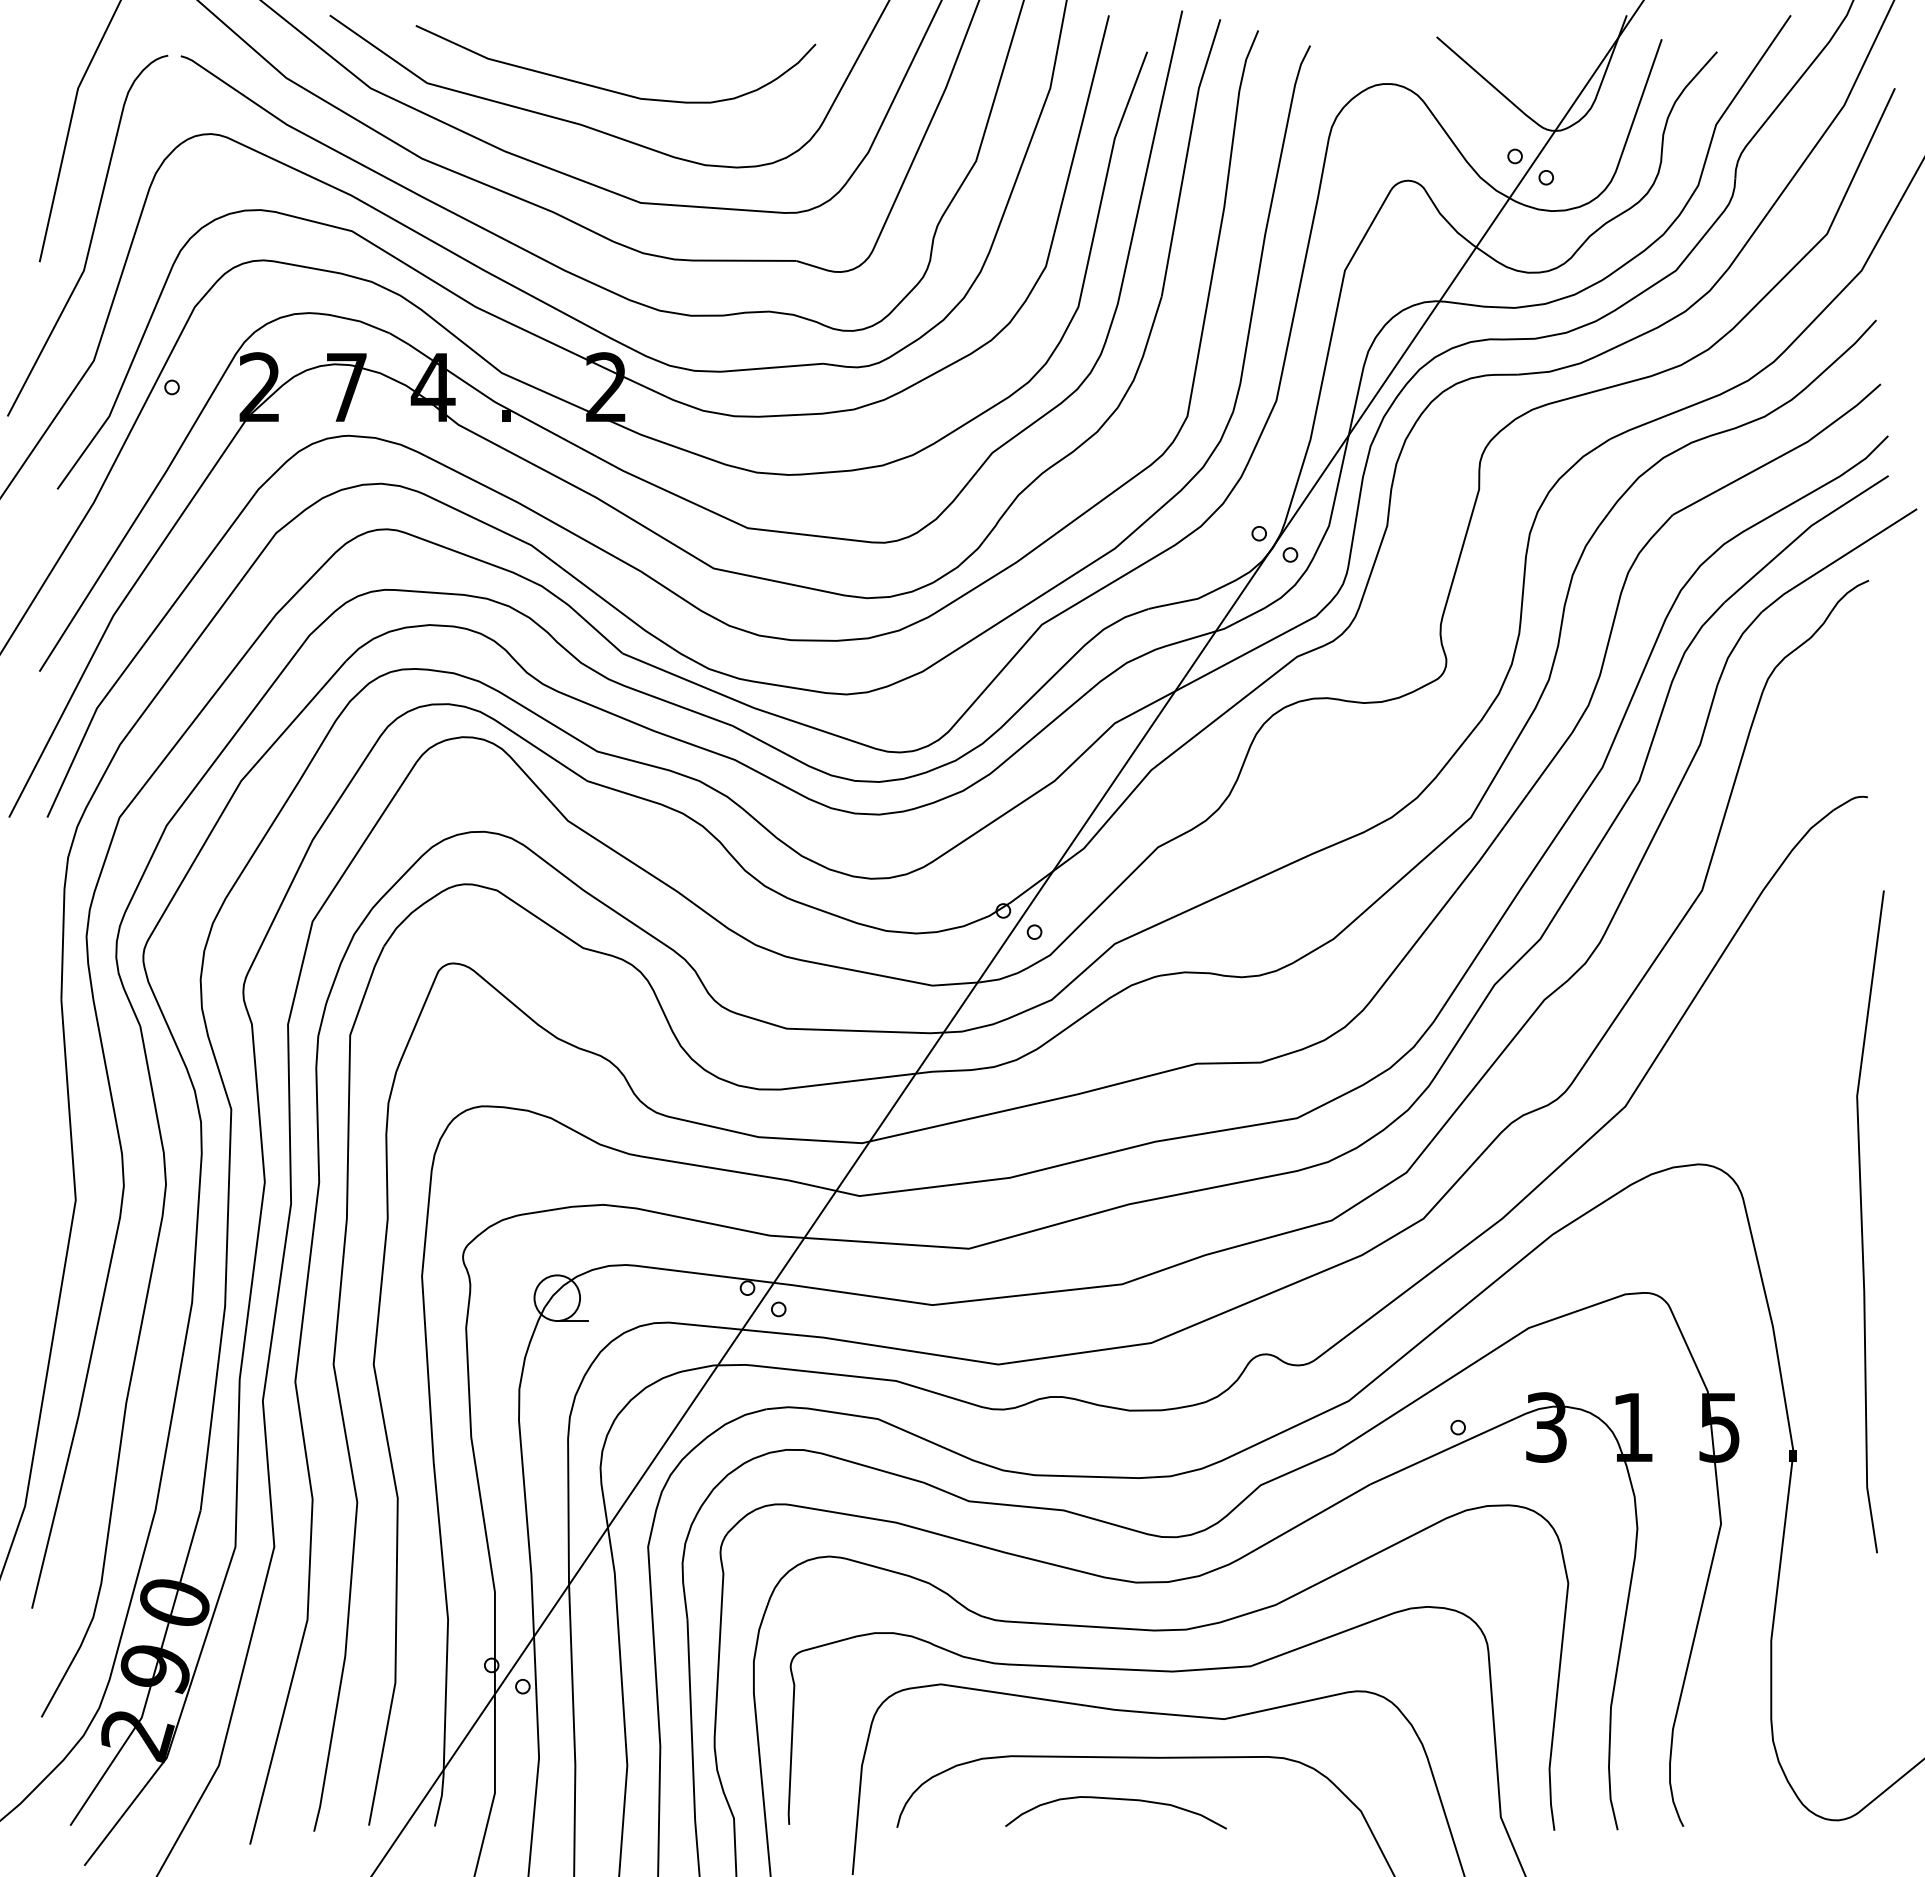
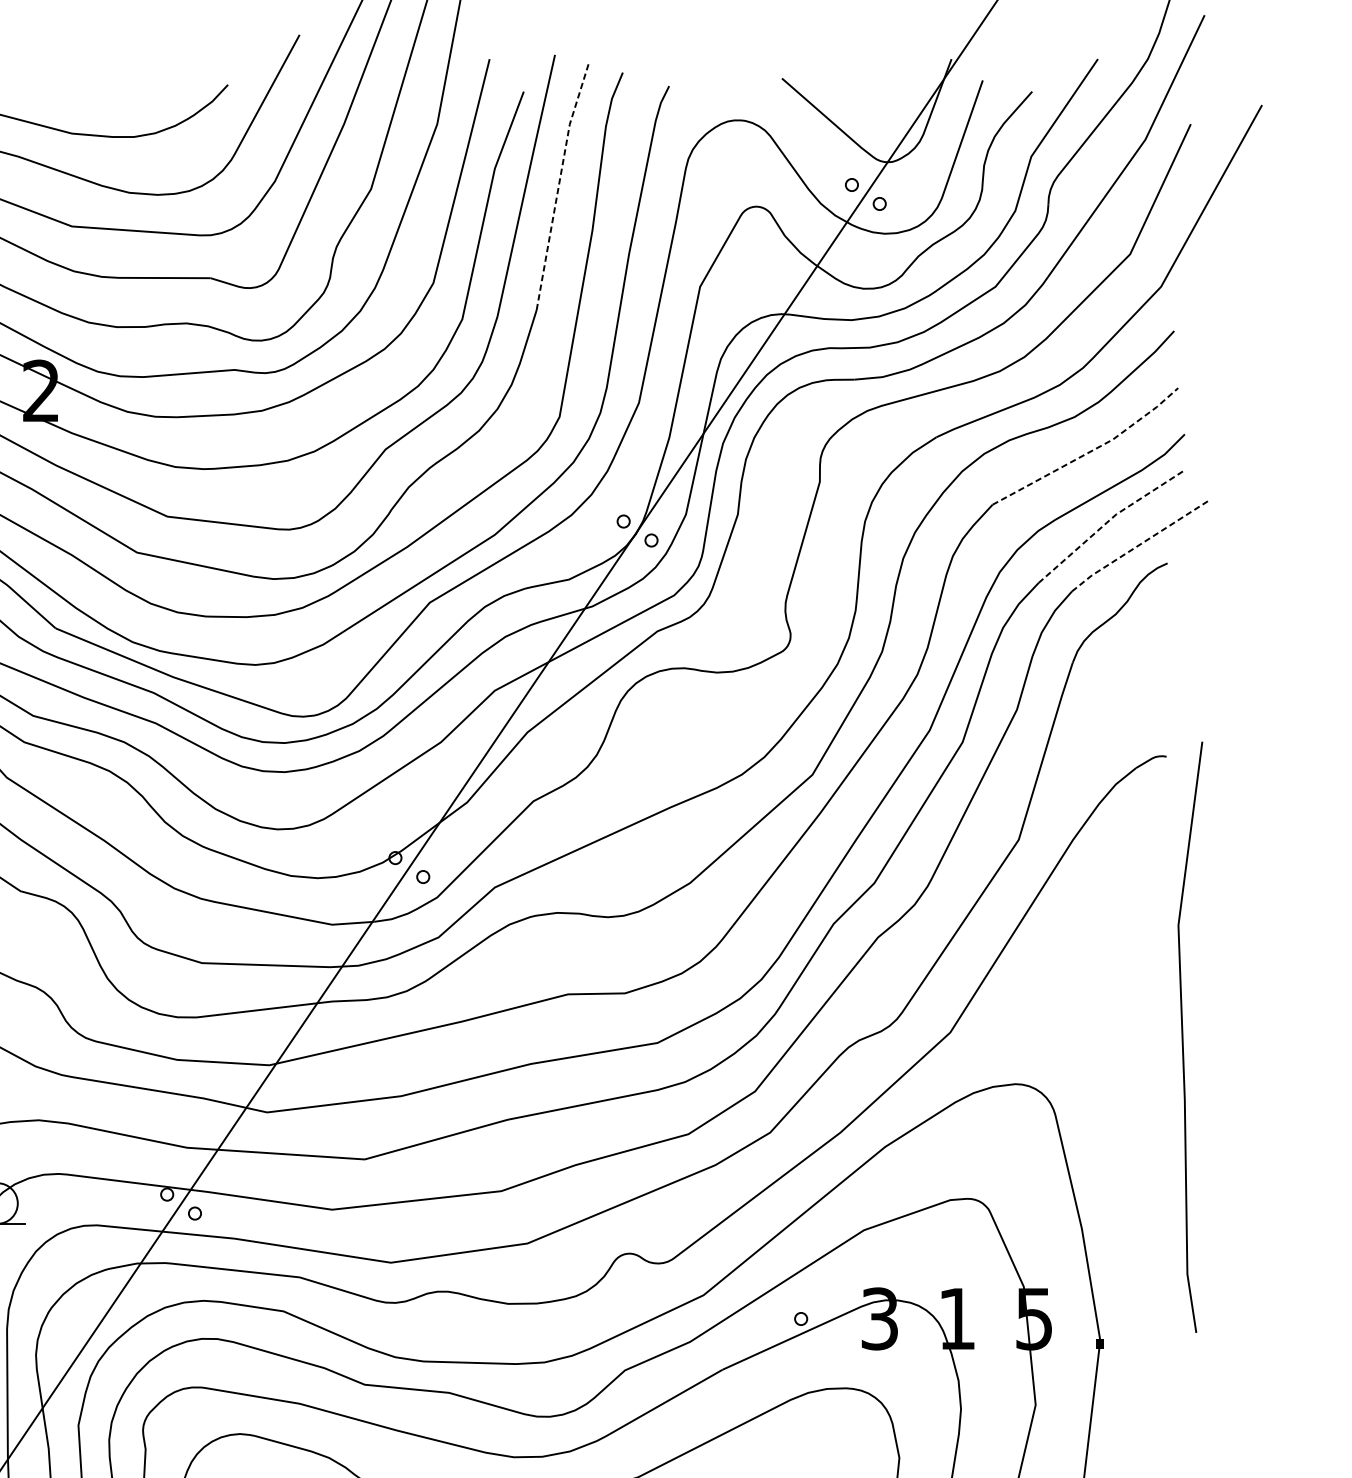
line: (1186, 156) -> (558, 185), solid -> dashed
line: (1782, 455) -> (1090, 451), solid -> dashed
line: (1803, 533) -> (1109, 521), solid -> dashed
line: (1837, 560) -> (1139, 545), solid -> dashed
line: (1862, 1221) -> (1183, 1036), moved

